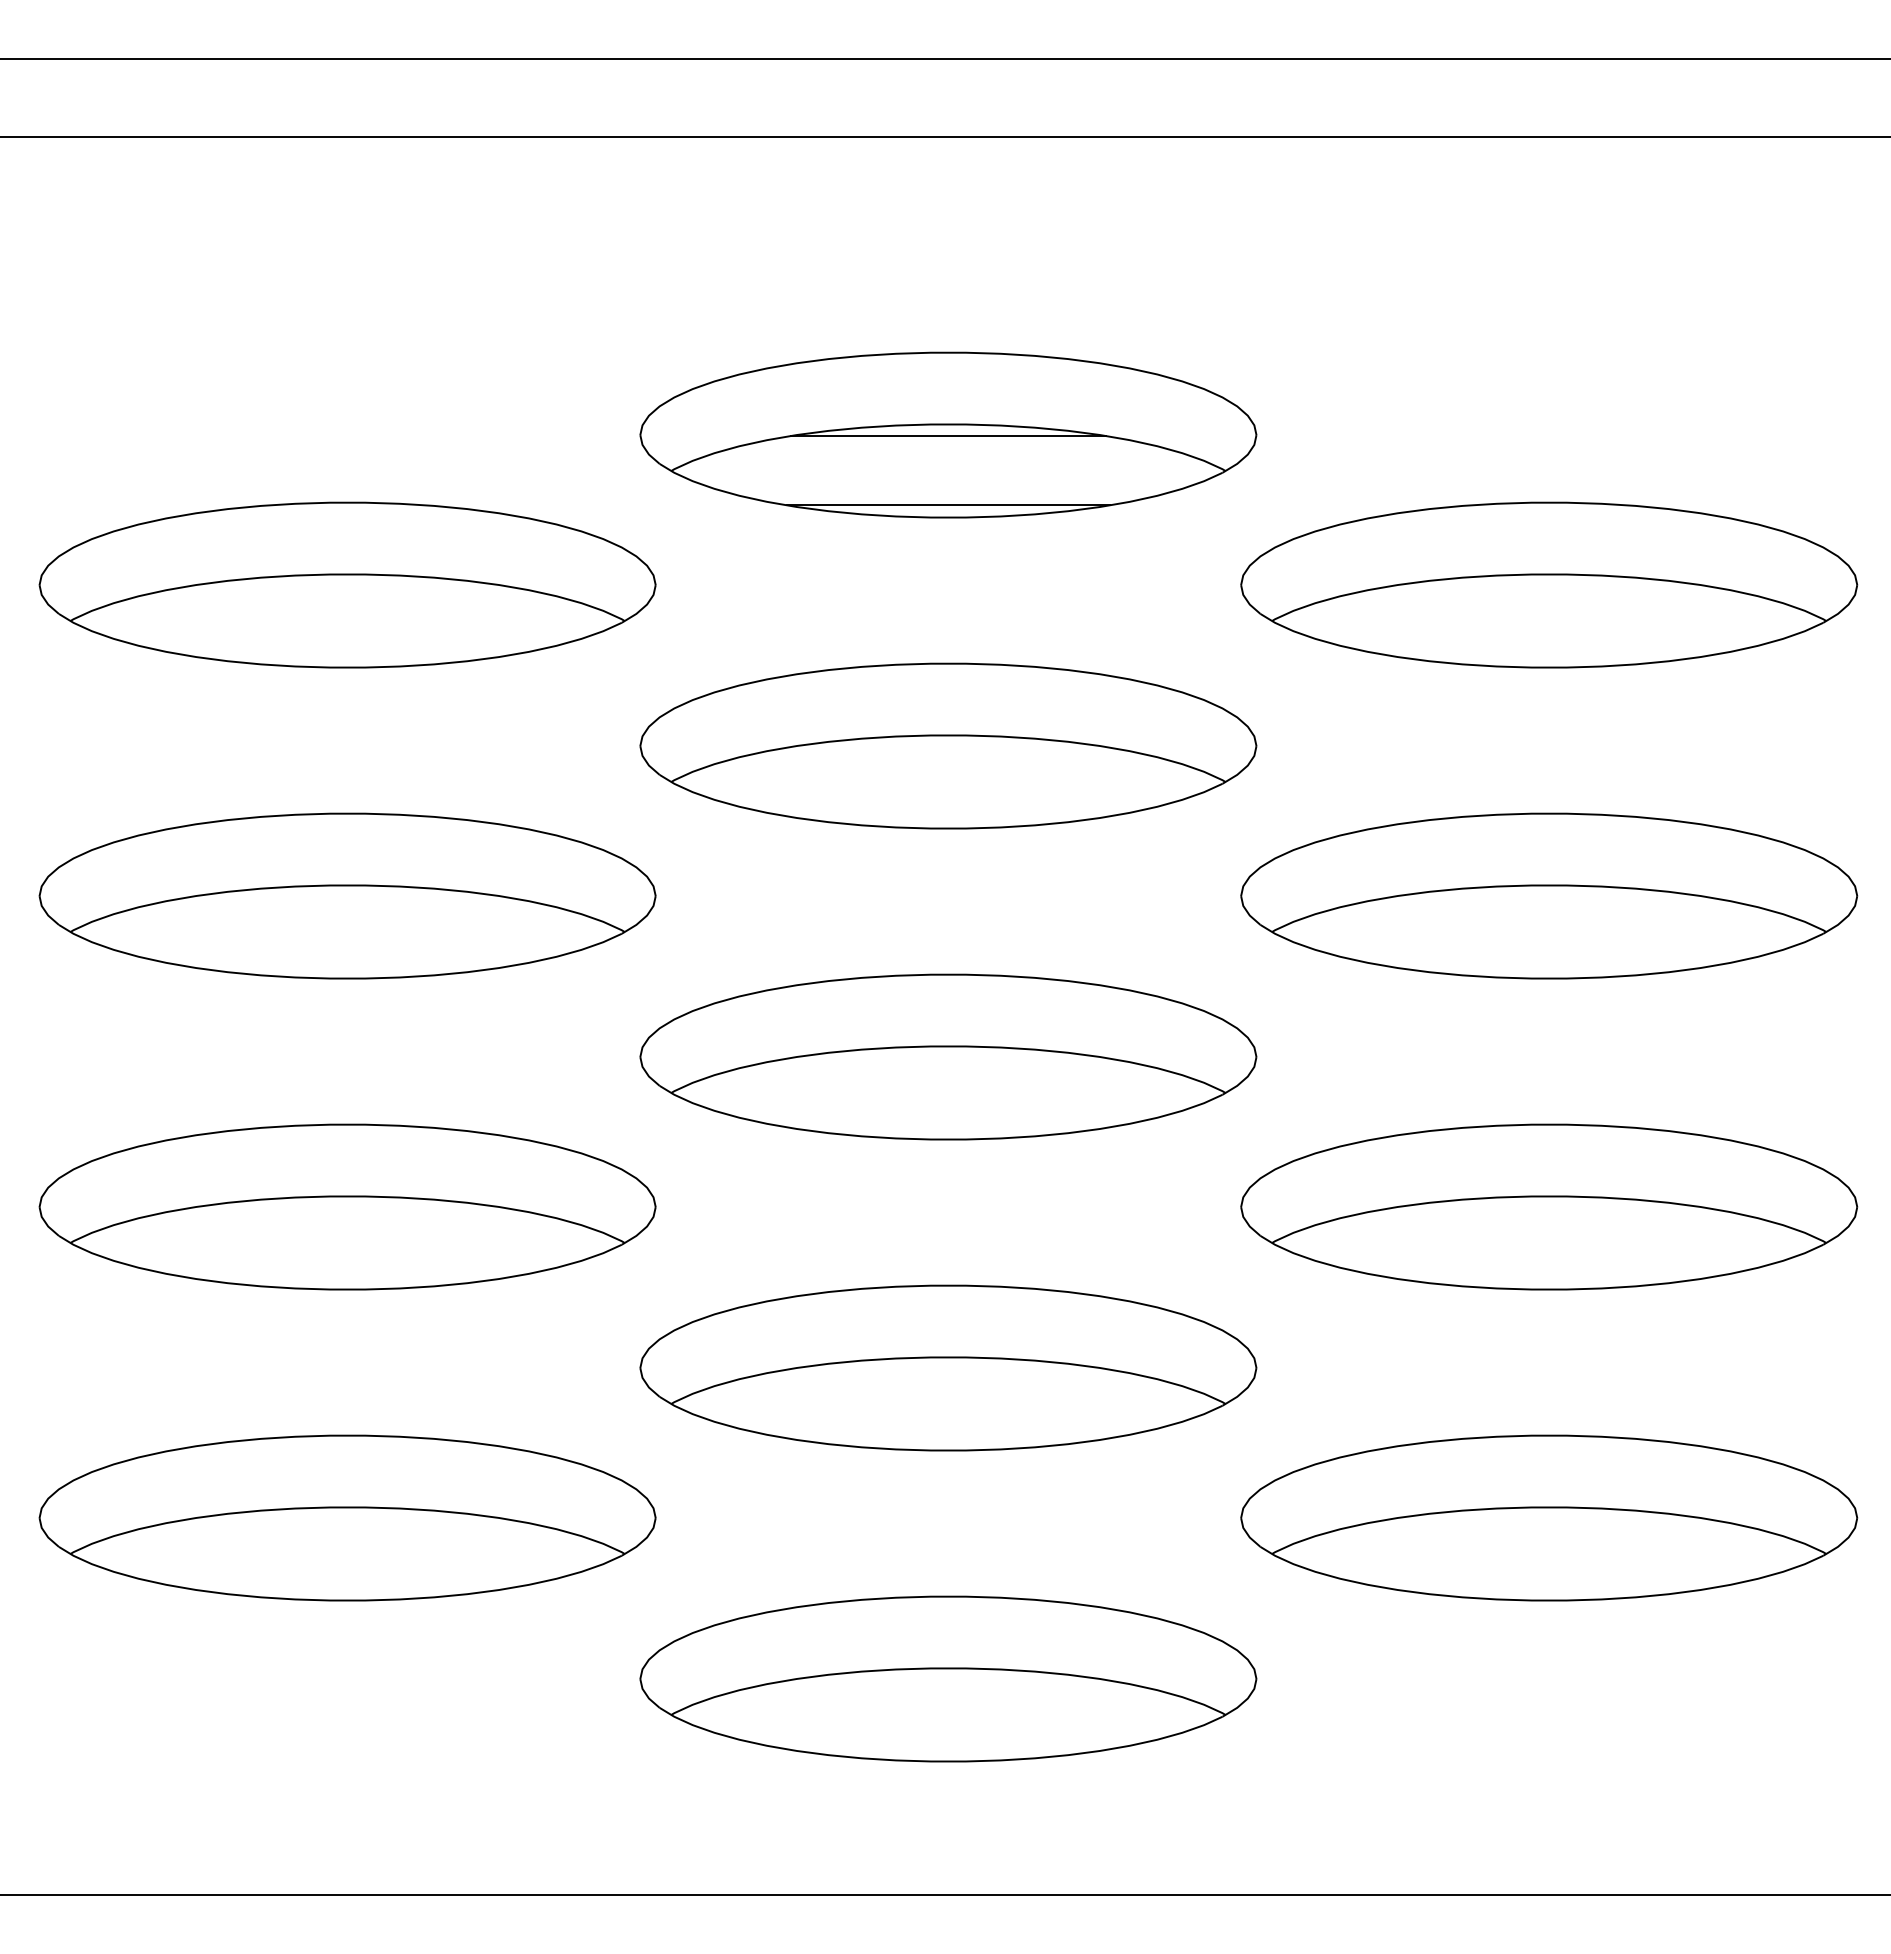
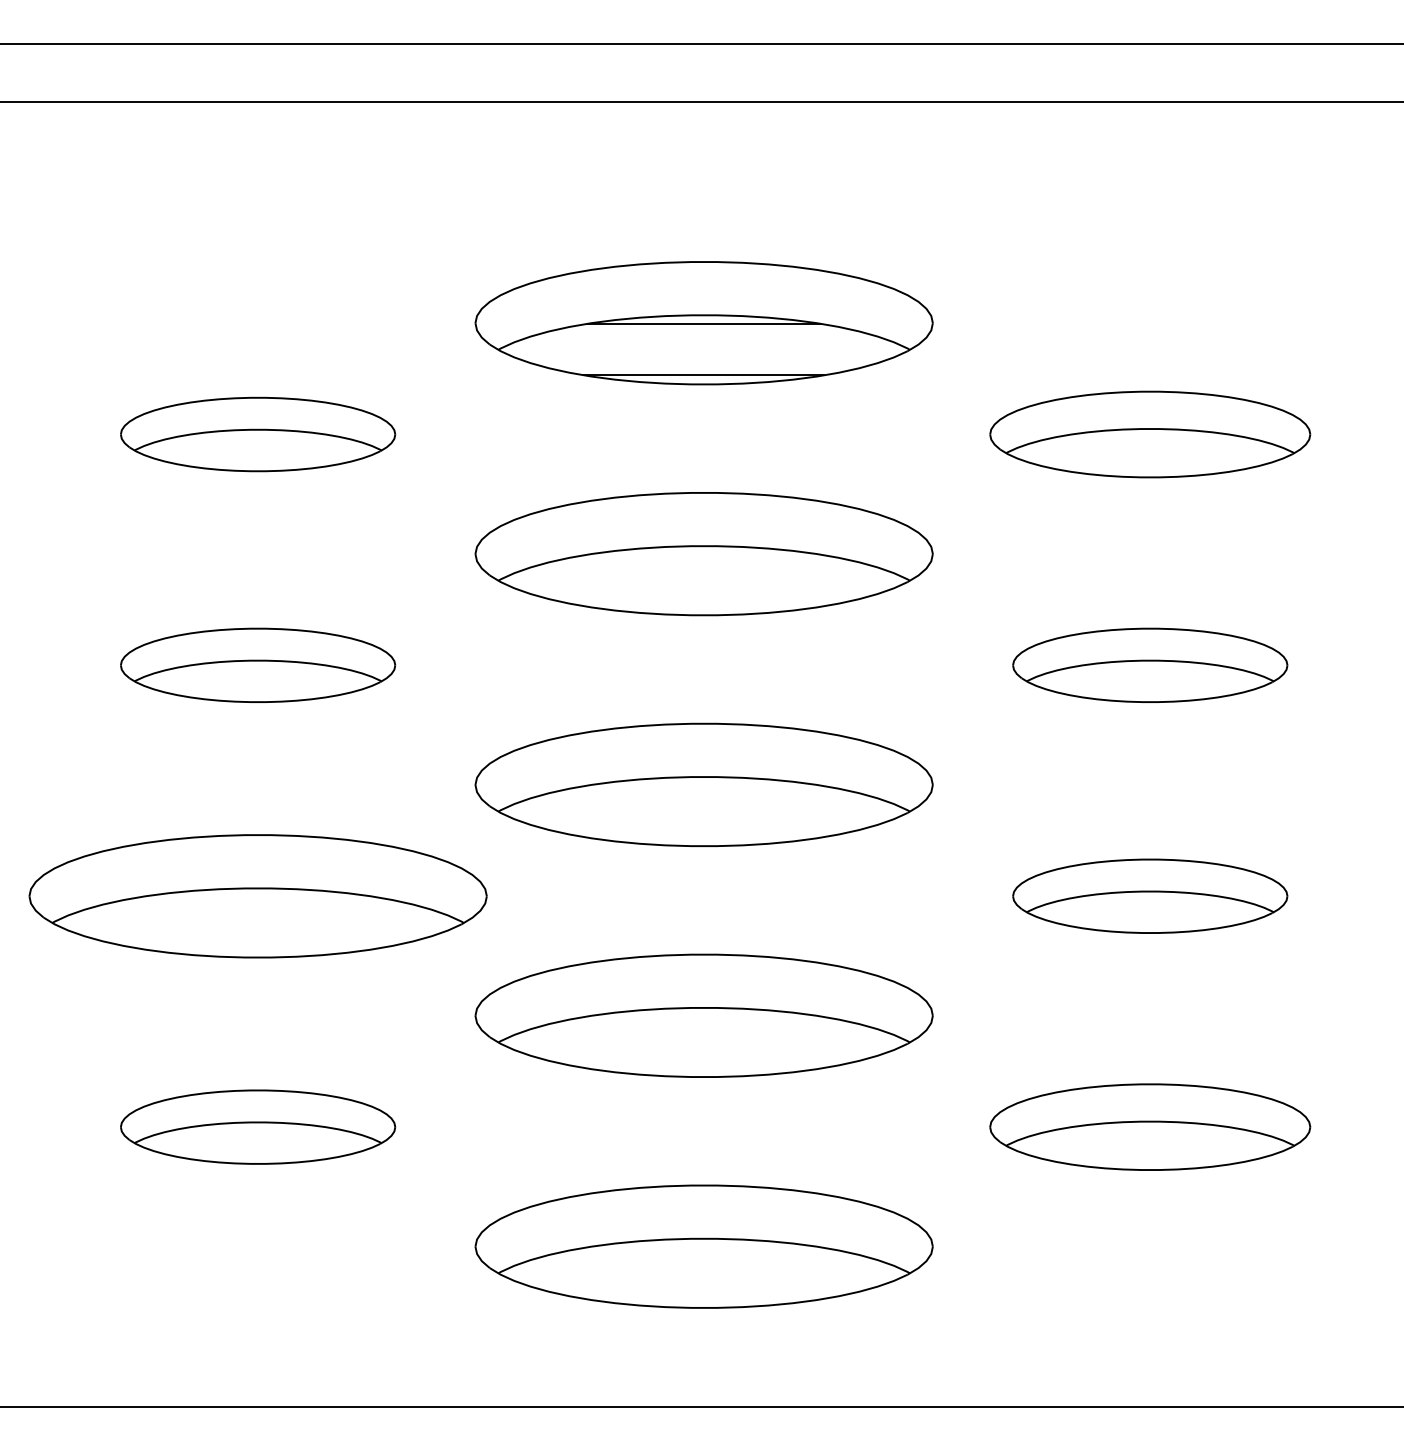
part: (347, 584) -> (258, 434), size x0.6
part: (1549, 584) -> (1150, 434), size x0.7
part: (347, 895) -> (258, 664), size x0.6
part: (1549, 895) -> (1150, 664), size x0.6
part: (1549, 1206) -> (1150, 895), size x0.6
part: (347, 1517) -> (258, 1126), size x0.6
part: (1549, 1517) -> (1150, 1126), size x0.7

